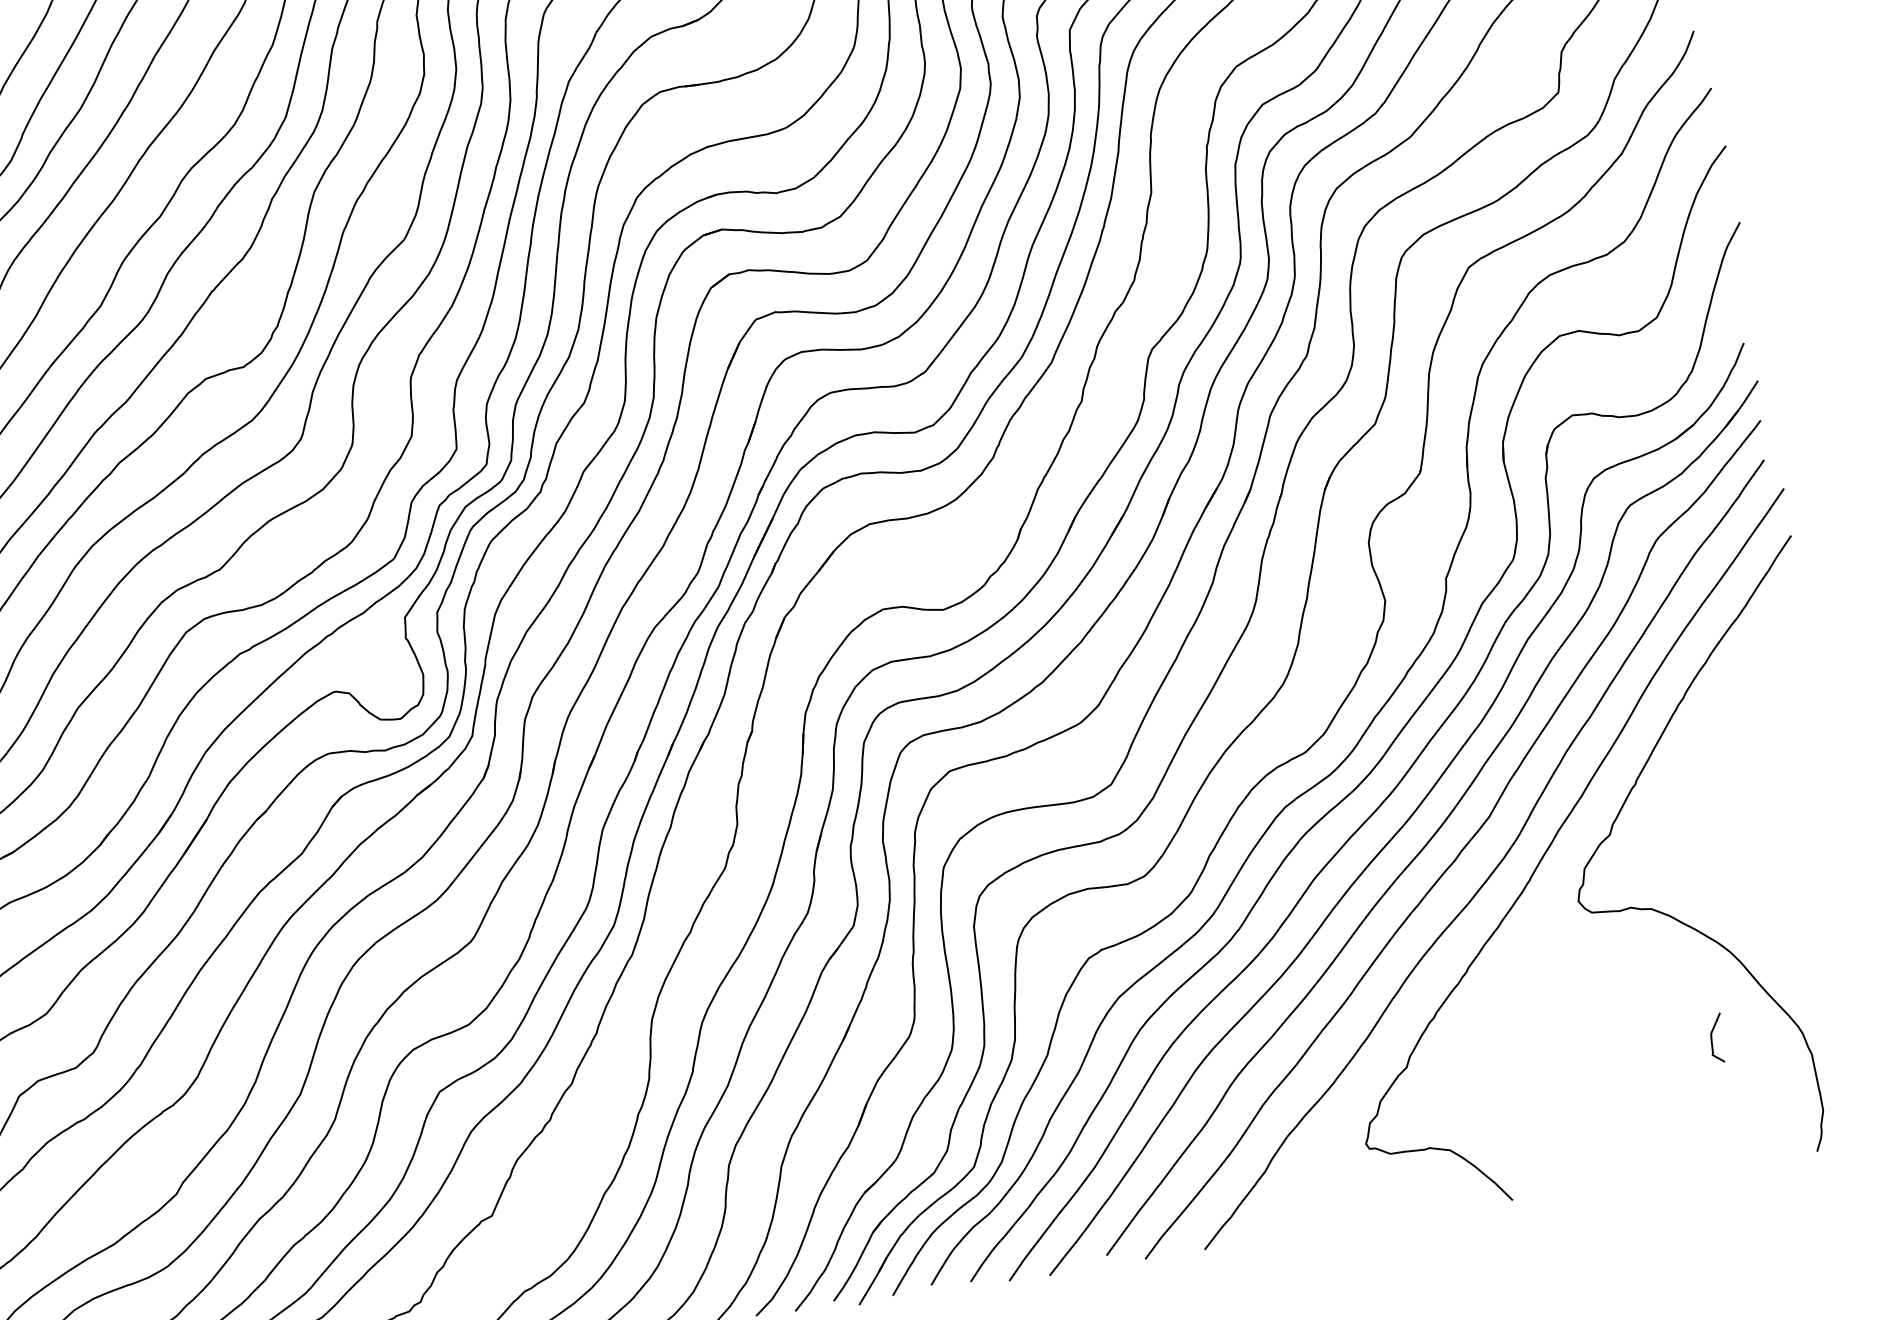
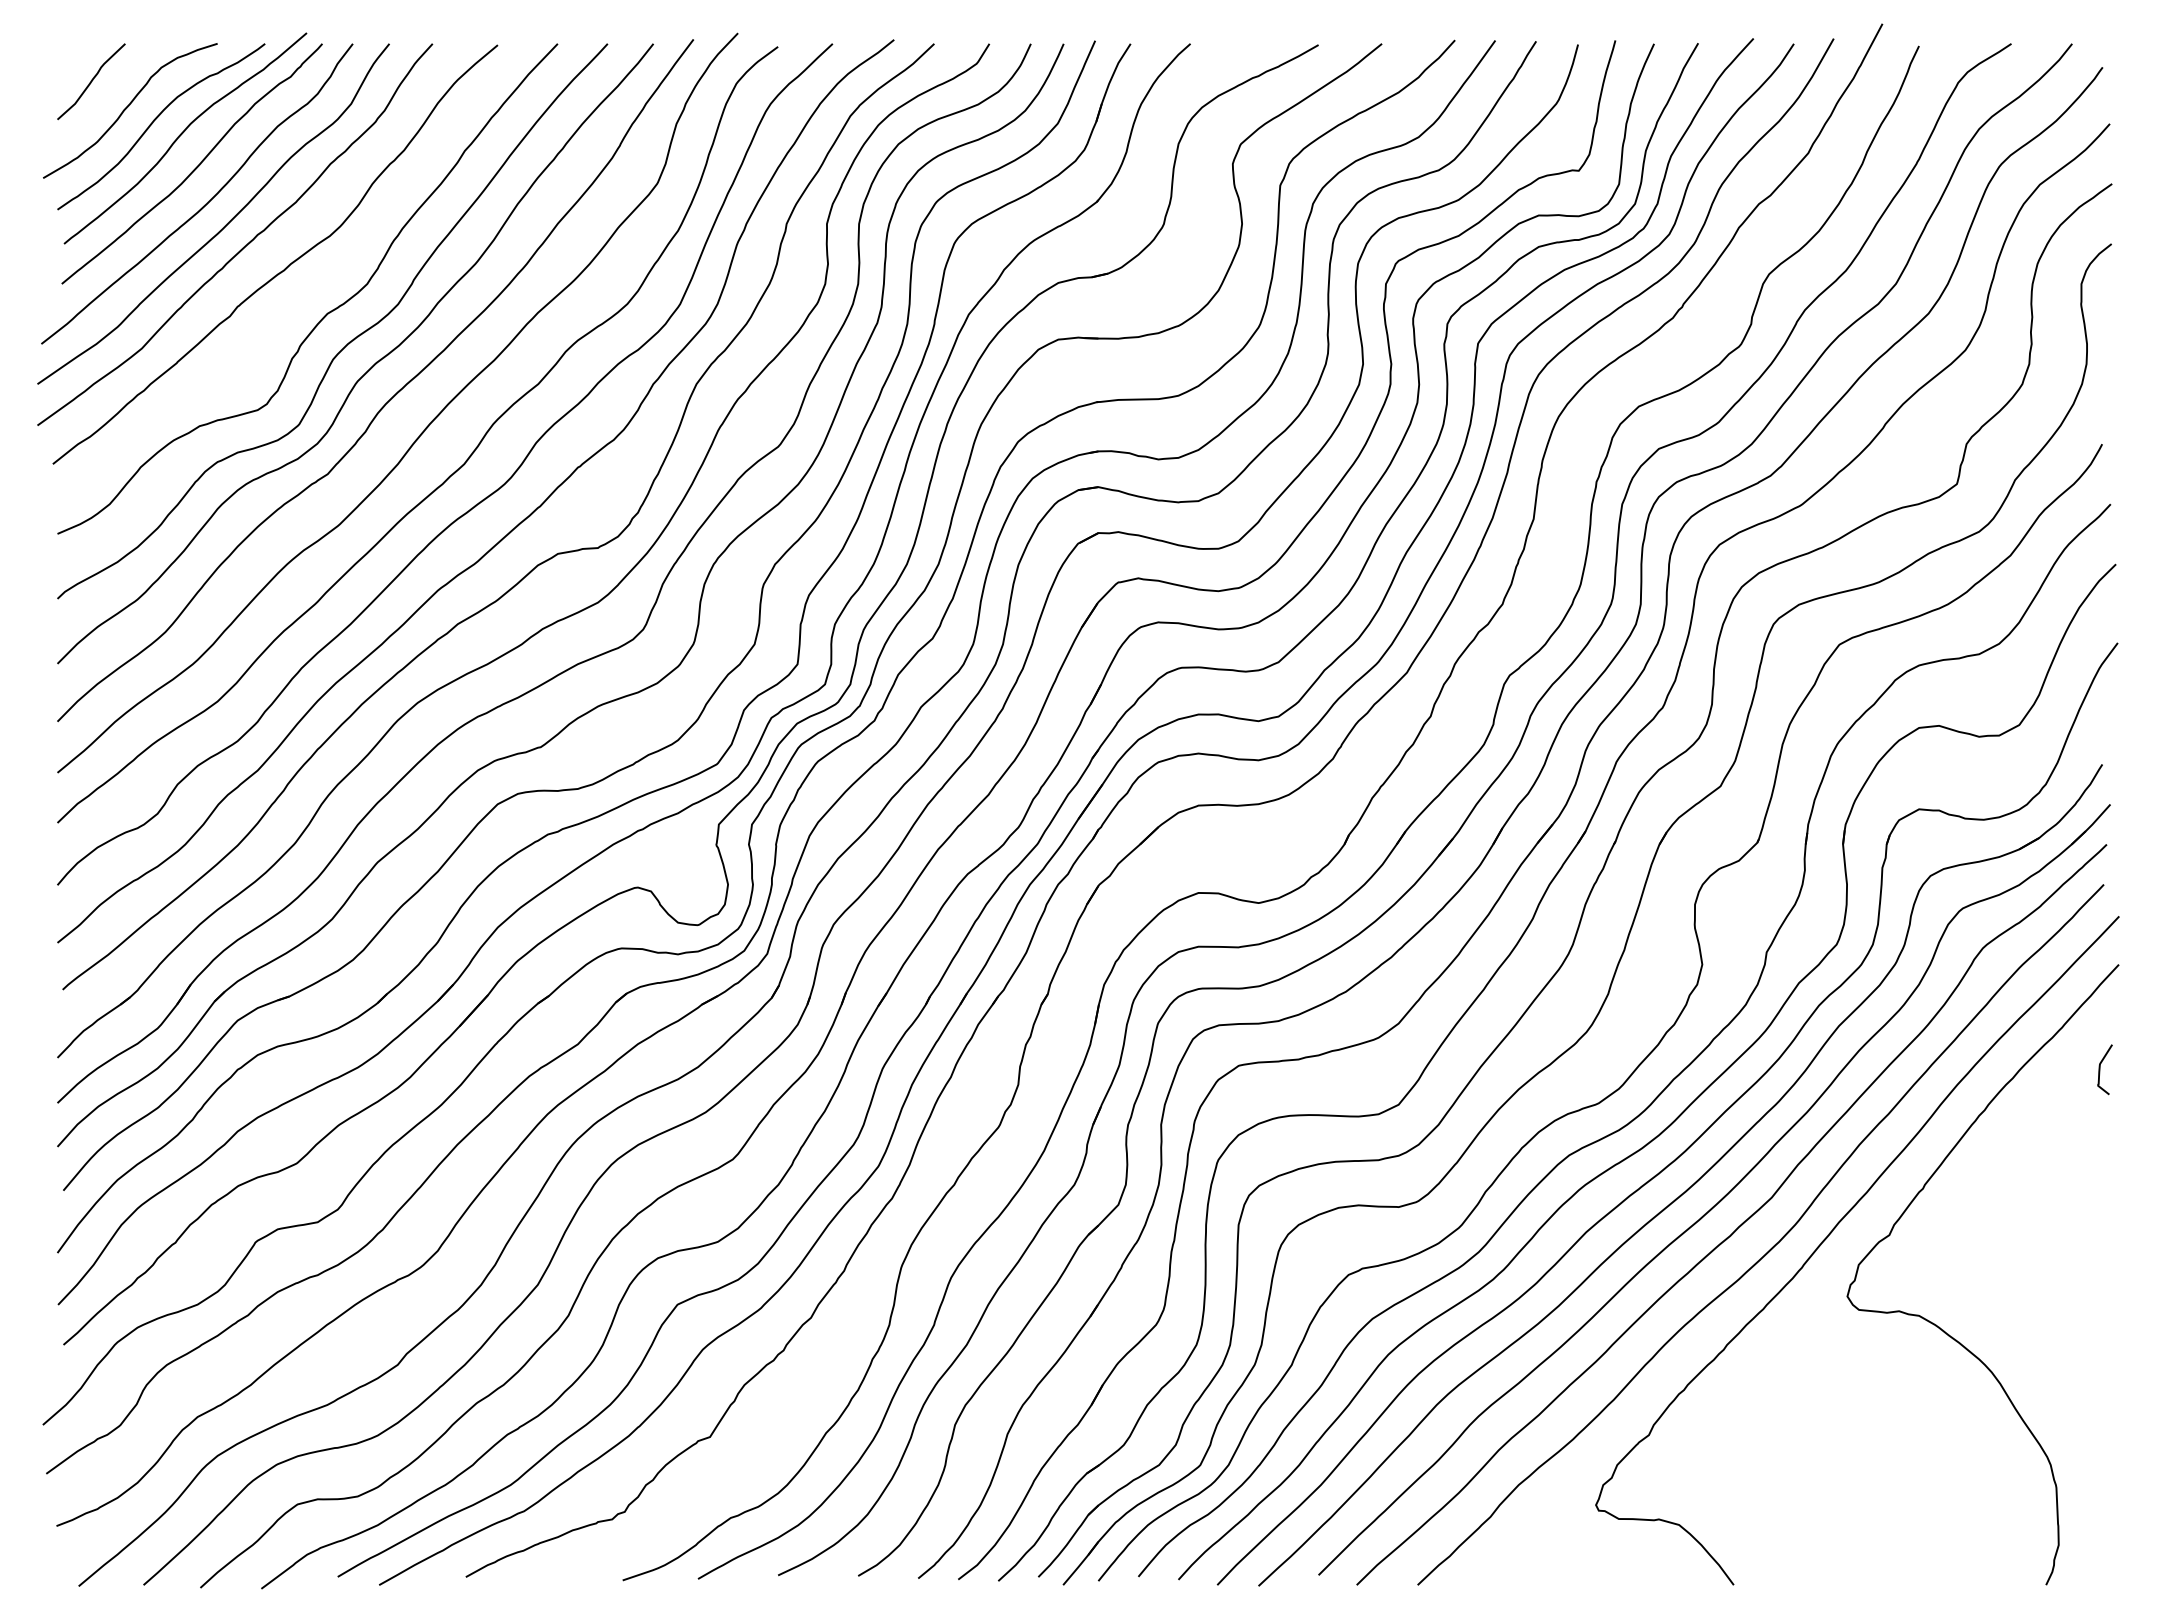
curve: (1712, 1038) -> (2100, 1069), moved

